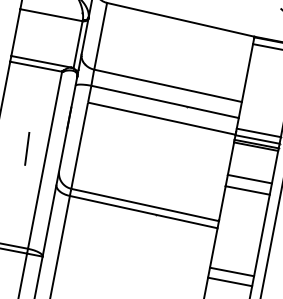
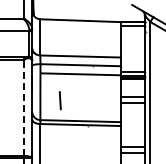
line: (25, 148) -> (59, 100), moved
line: (44, 159) -> (23, 107), solid -> dashed

